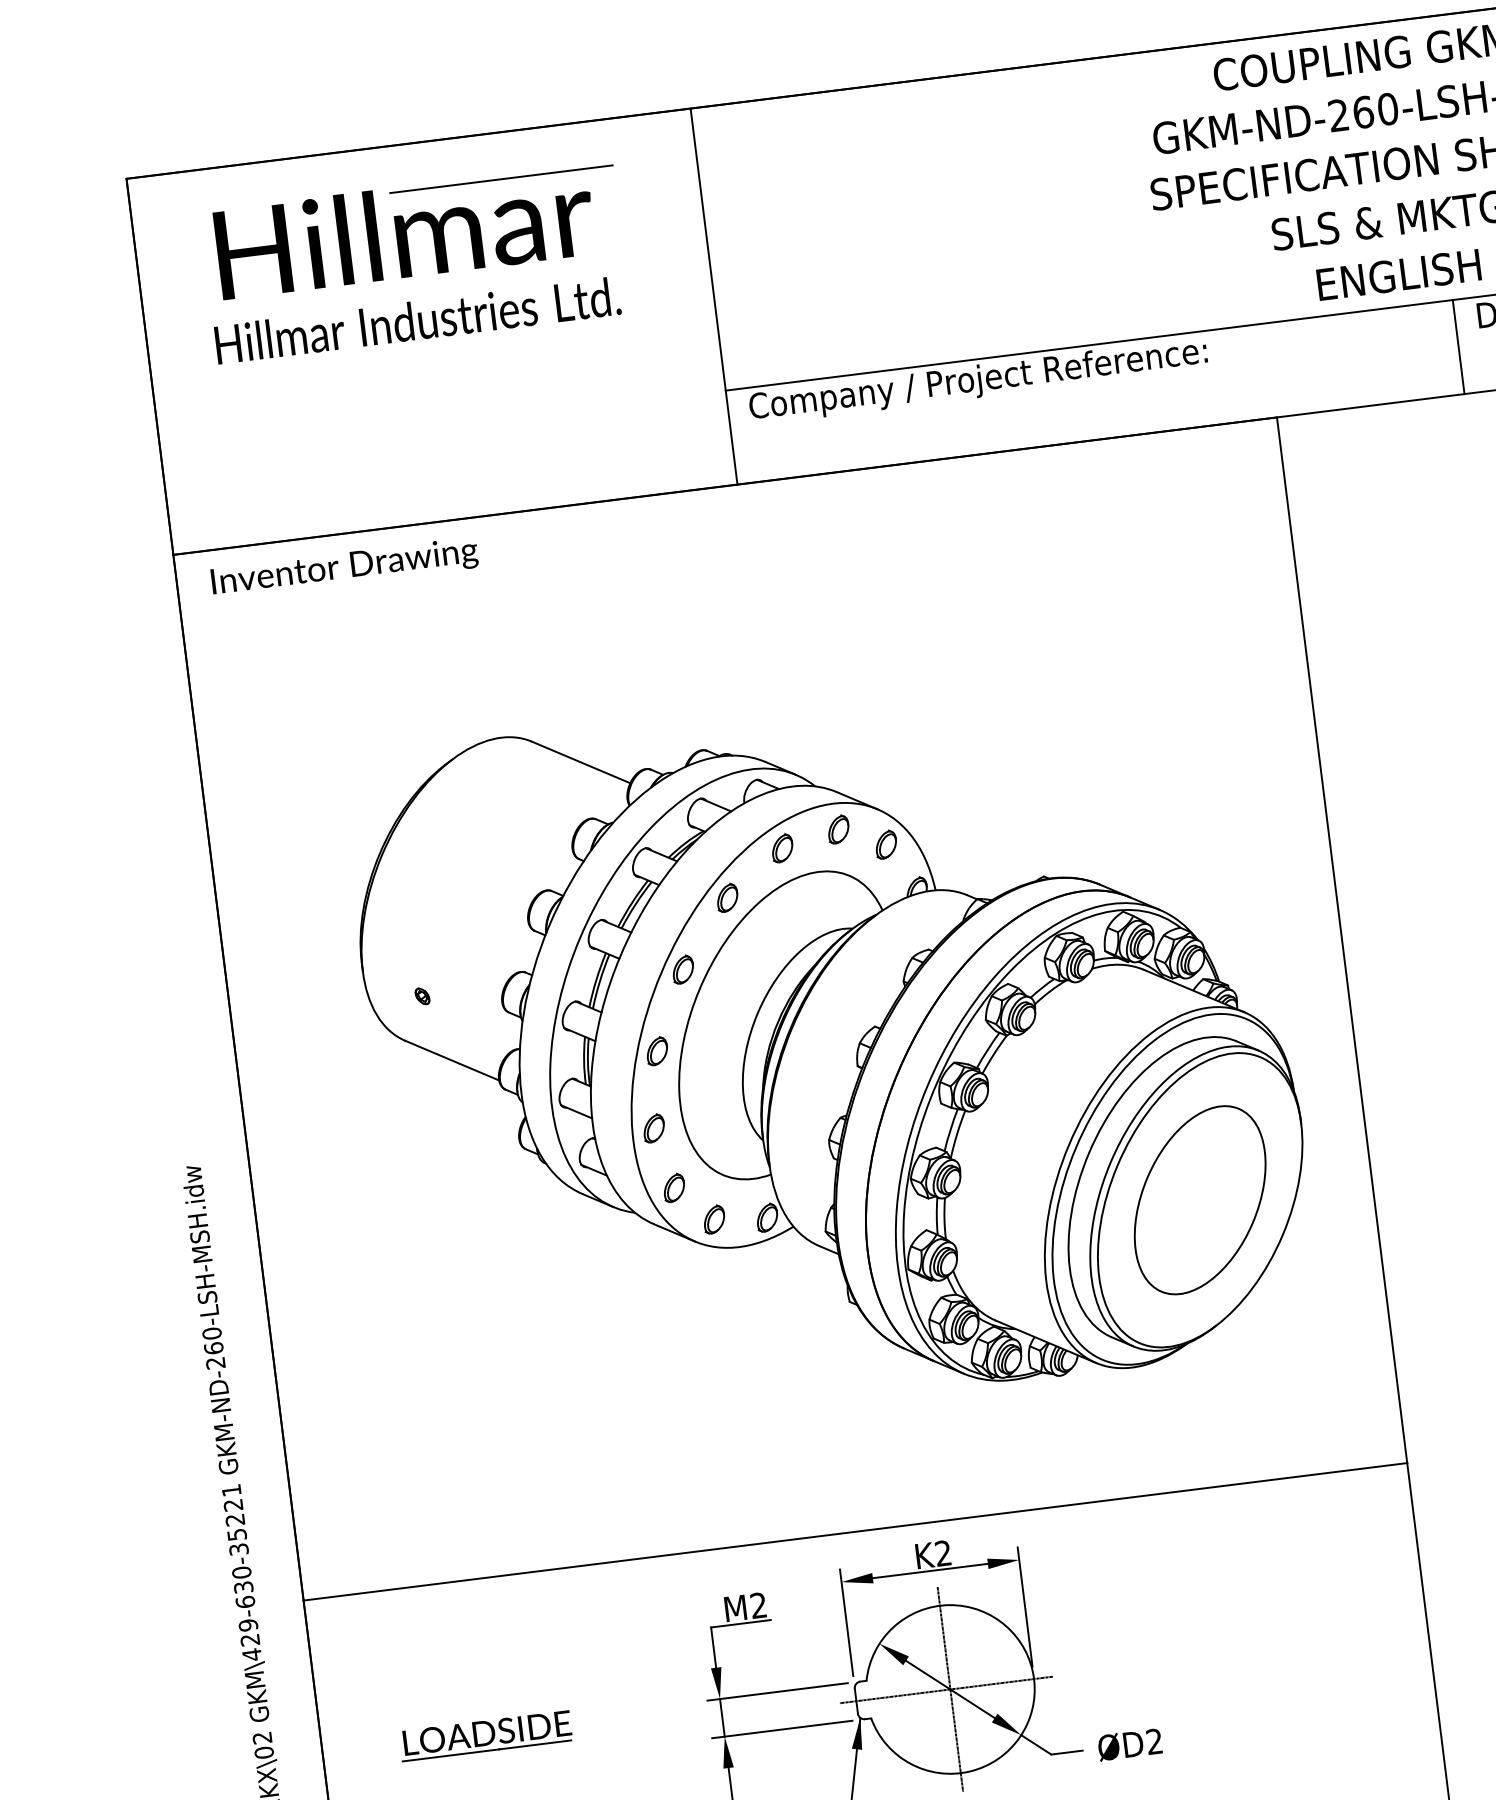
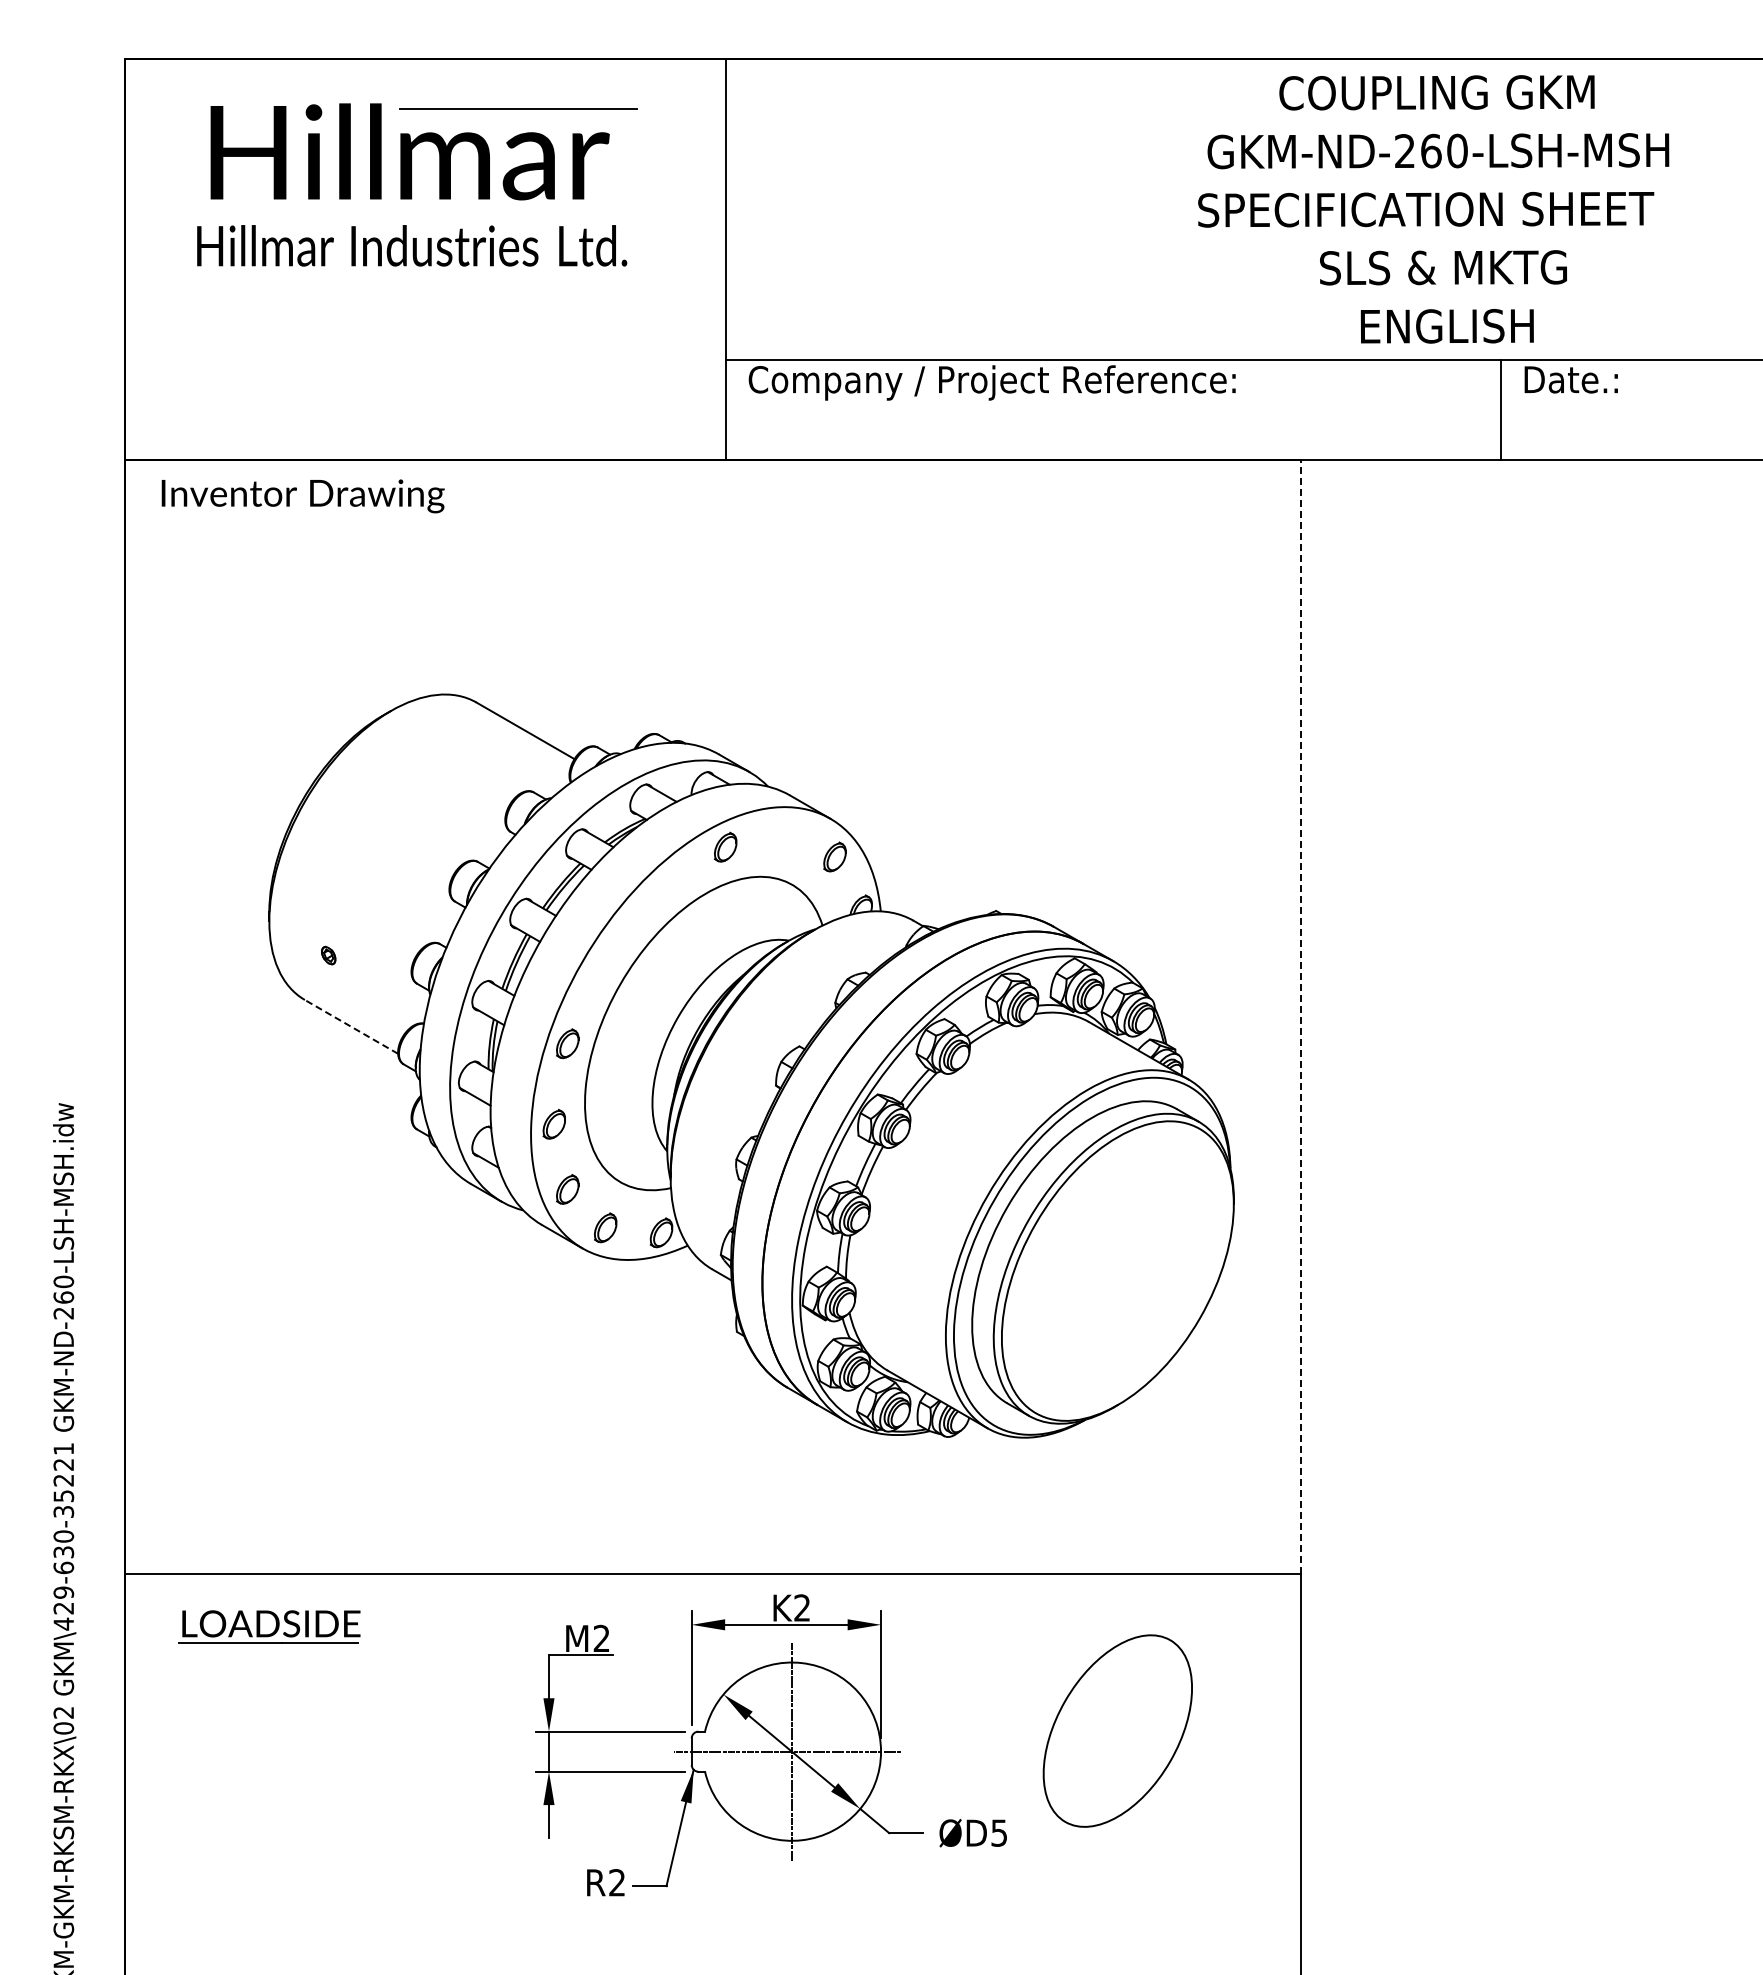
part: (838, 829) -> (786, 834), removed
part: (727, 897) -> (661, 891), removed
line: (1341, 939) -> (1300, 1016), solid -> dashed
part: (683, 969) -> (605, 961), removed
line: (452, 1060) -> (351, 1026), solid -> dashed
part: (1199, 1199) -> (1117, 1730), moved
part: (485, 1735) -> (269, 1626), moved
text: (1153, 1741) -> (998, 1832), ØD2 -> ØD5

